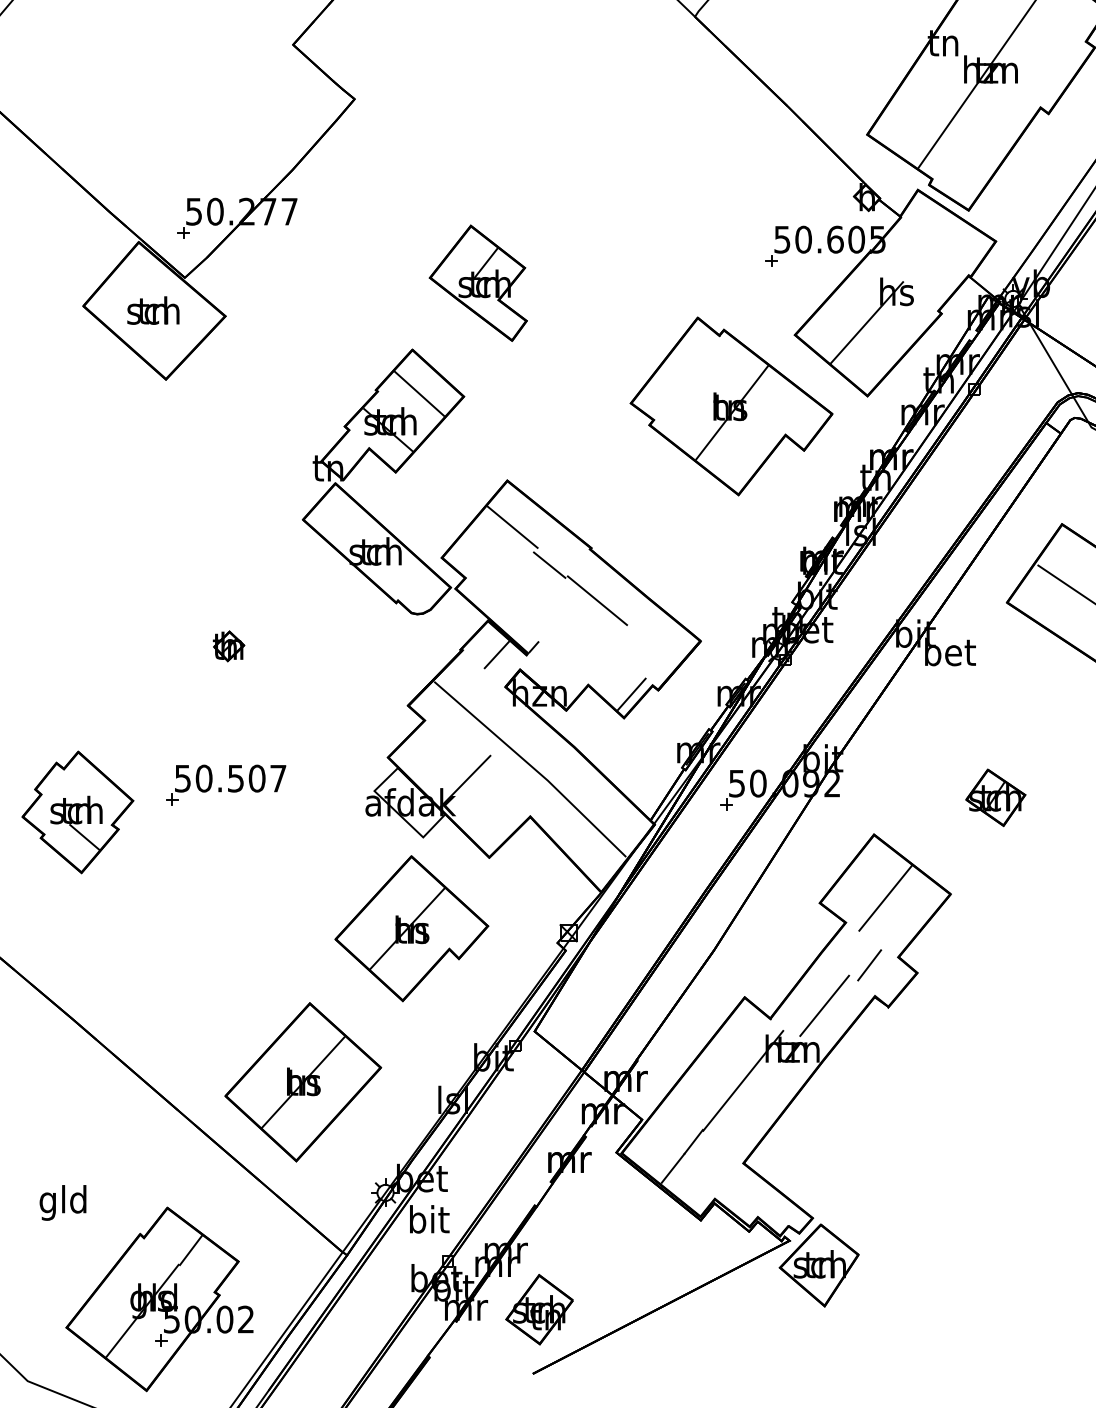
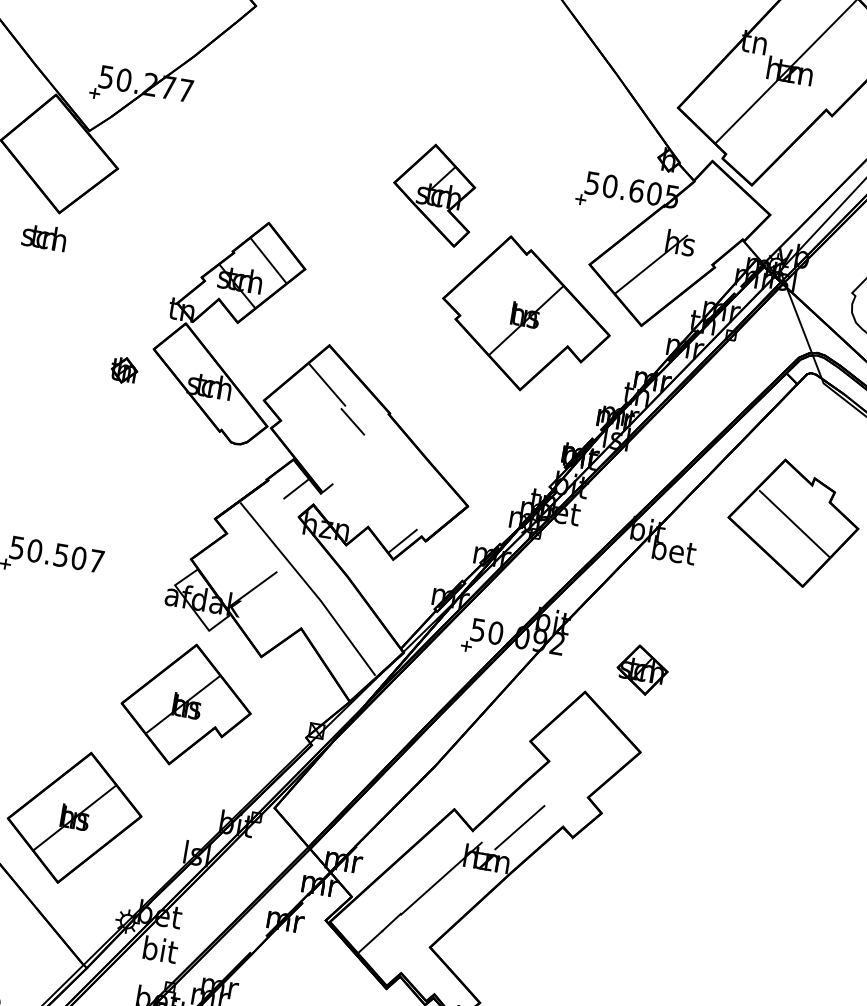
part: (477, 282) -> (433, 193), moved
text: (153, 310) -> (44, 237), moved
line: (597, 600) -> (387, 457), removed
part: (228, 646) -> (123, 370), moved
part: (995, 797) -> (642, 669), moved
line: (885, 897) -> (585, 745), removed
line: (869, 965) -> (562, 800), removed

